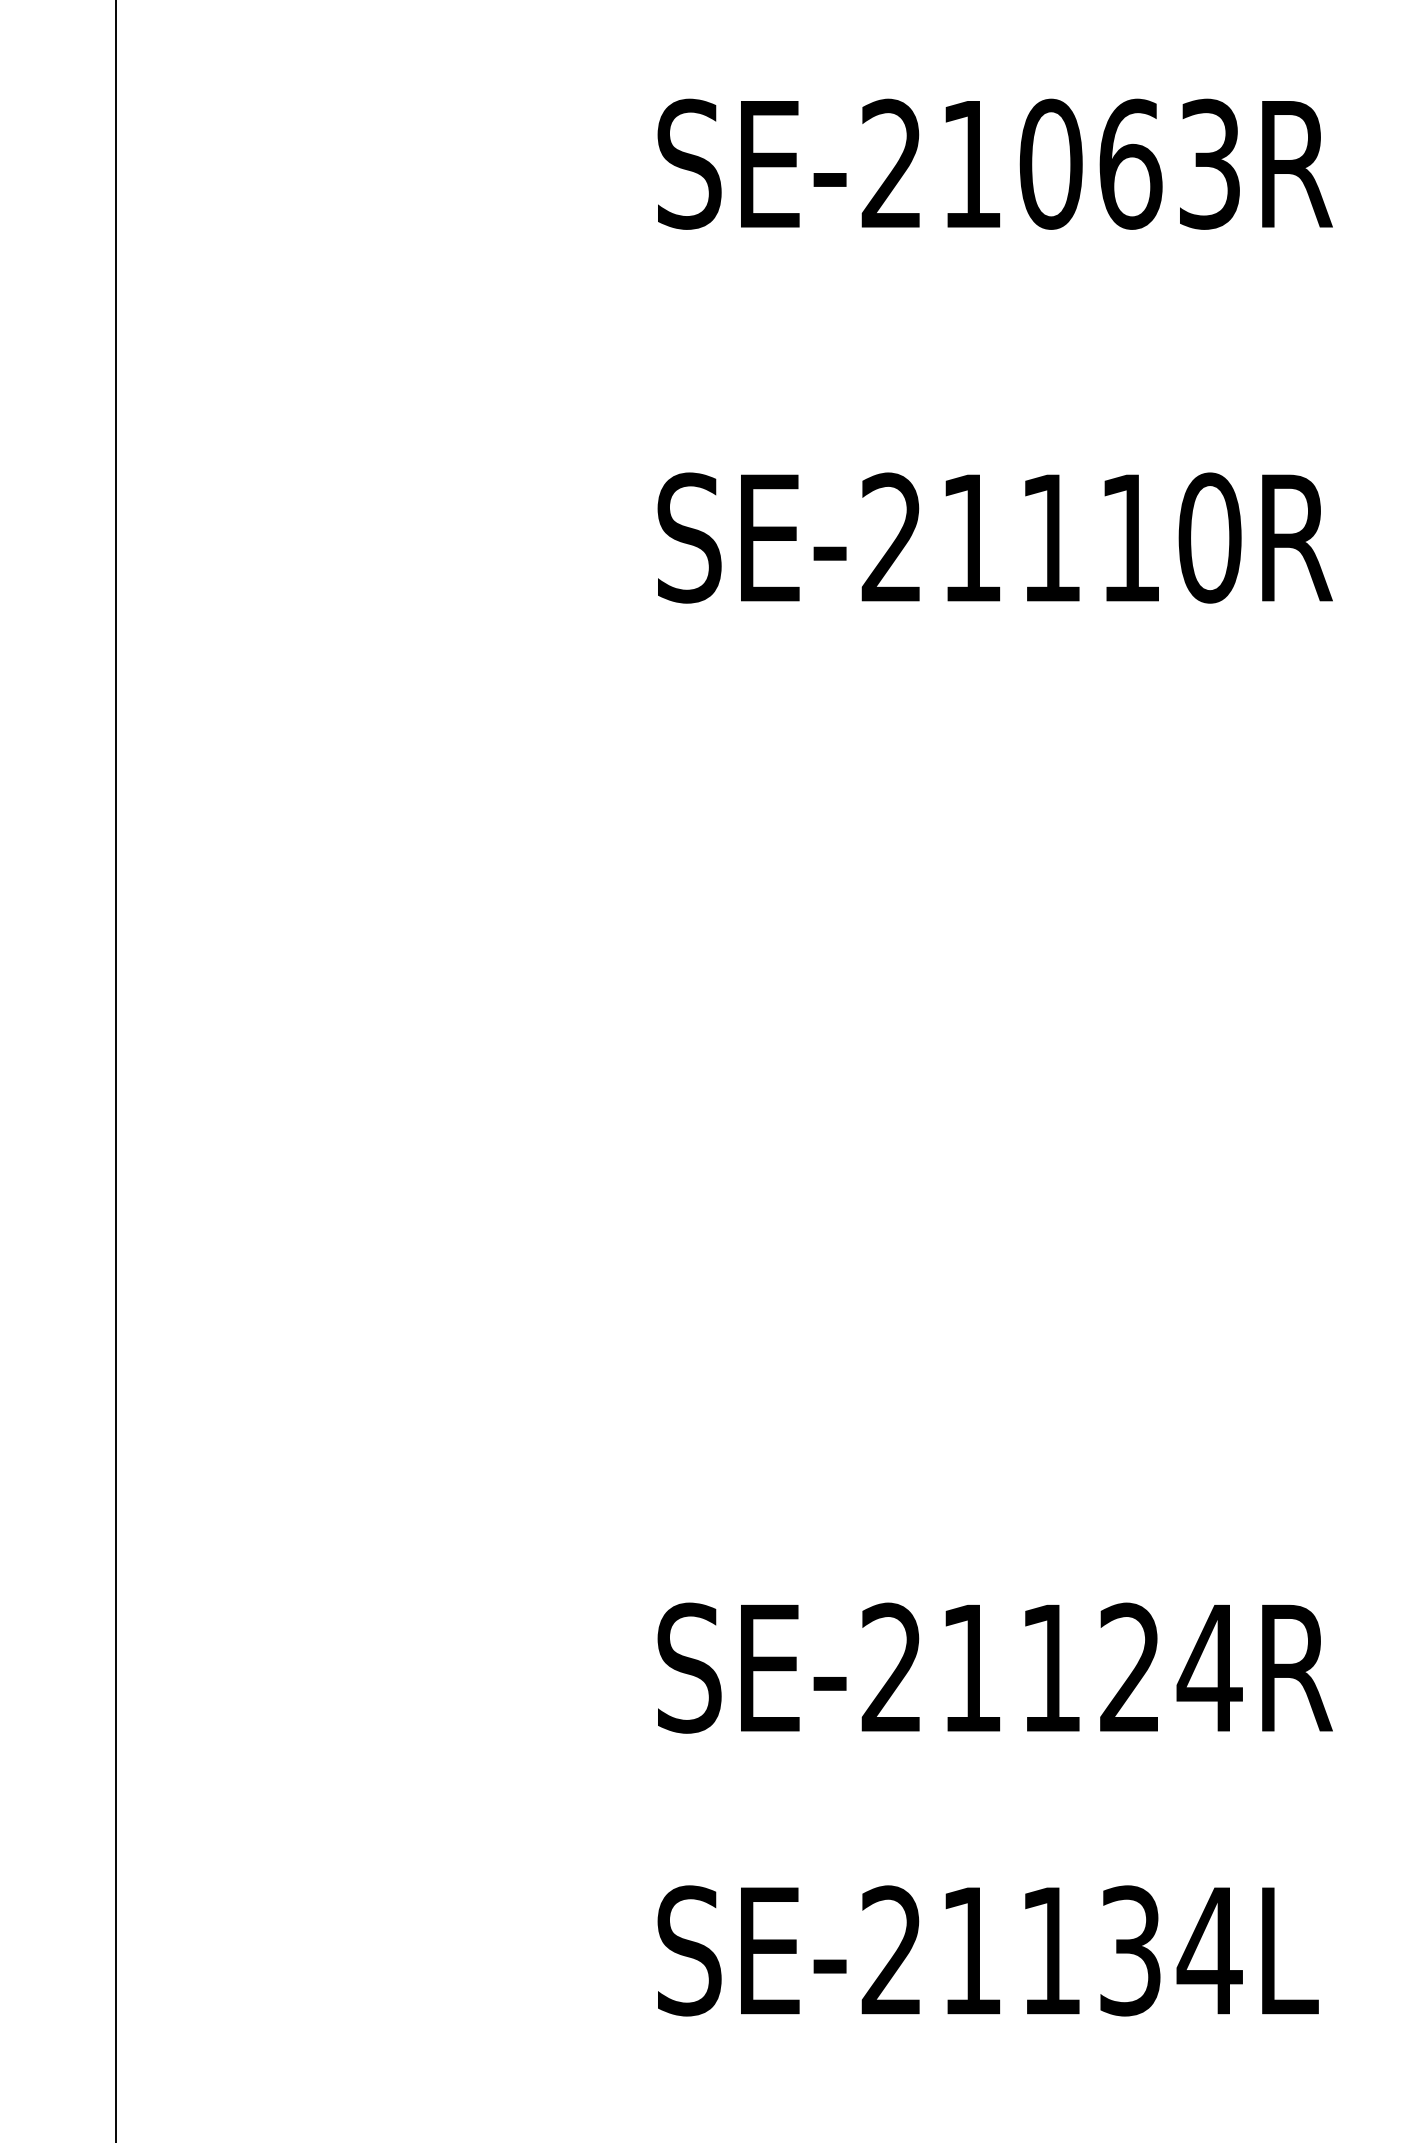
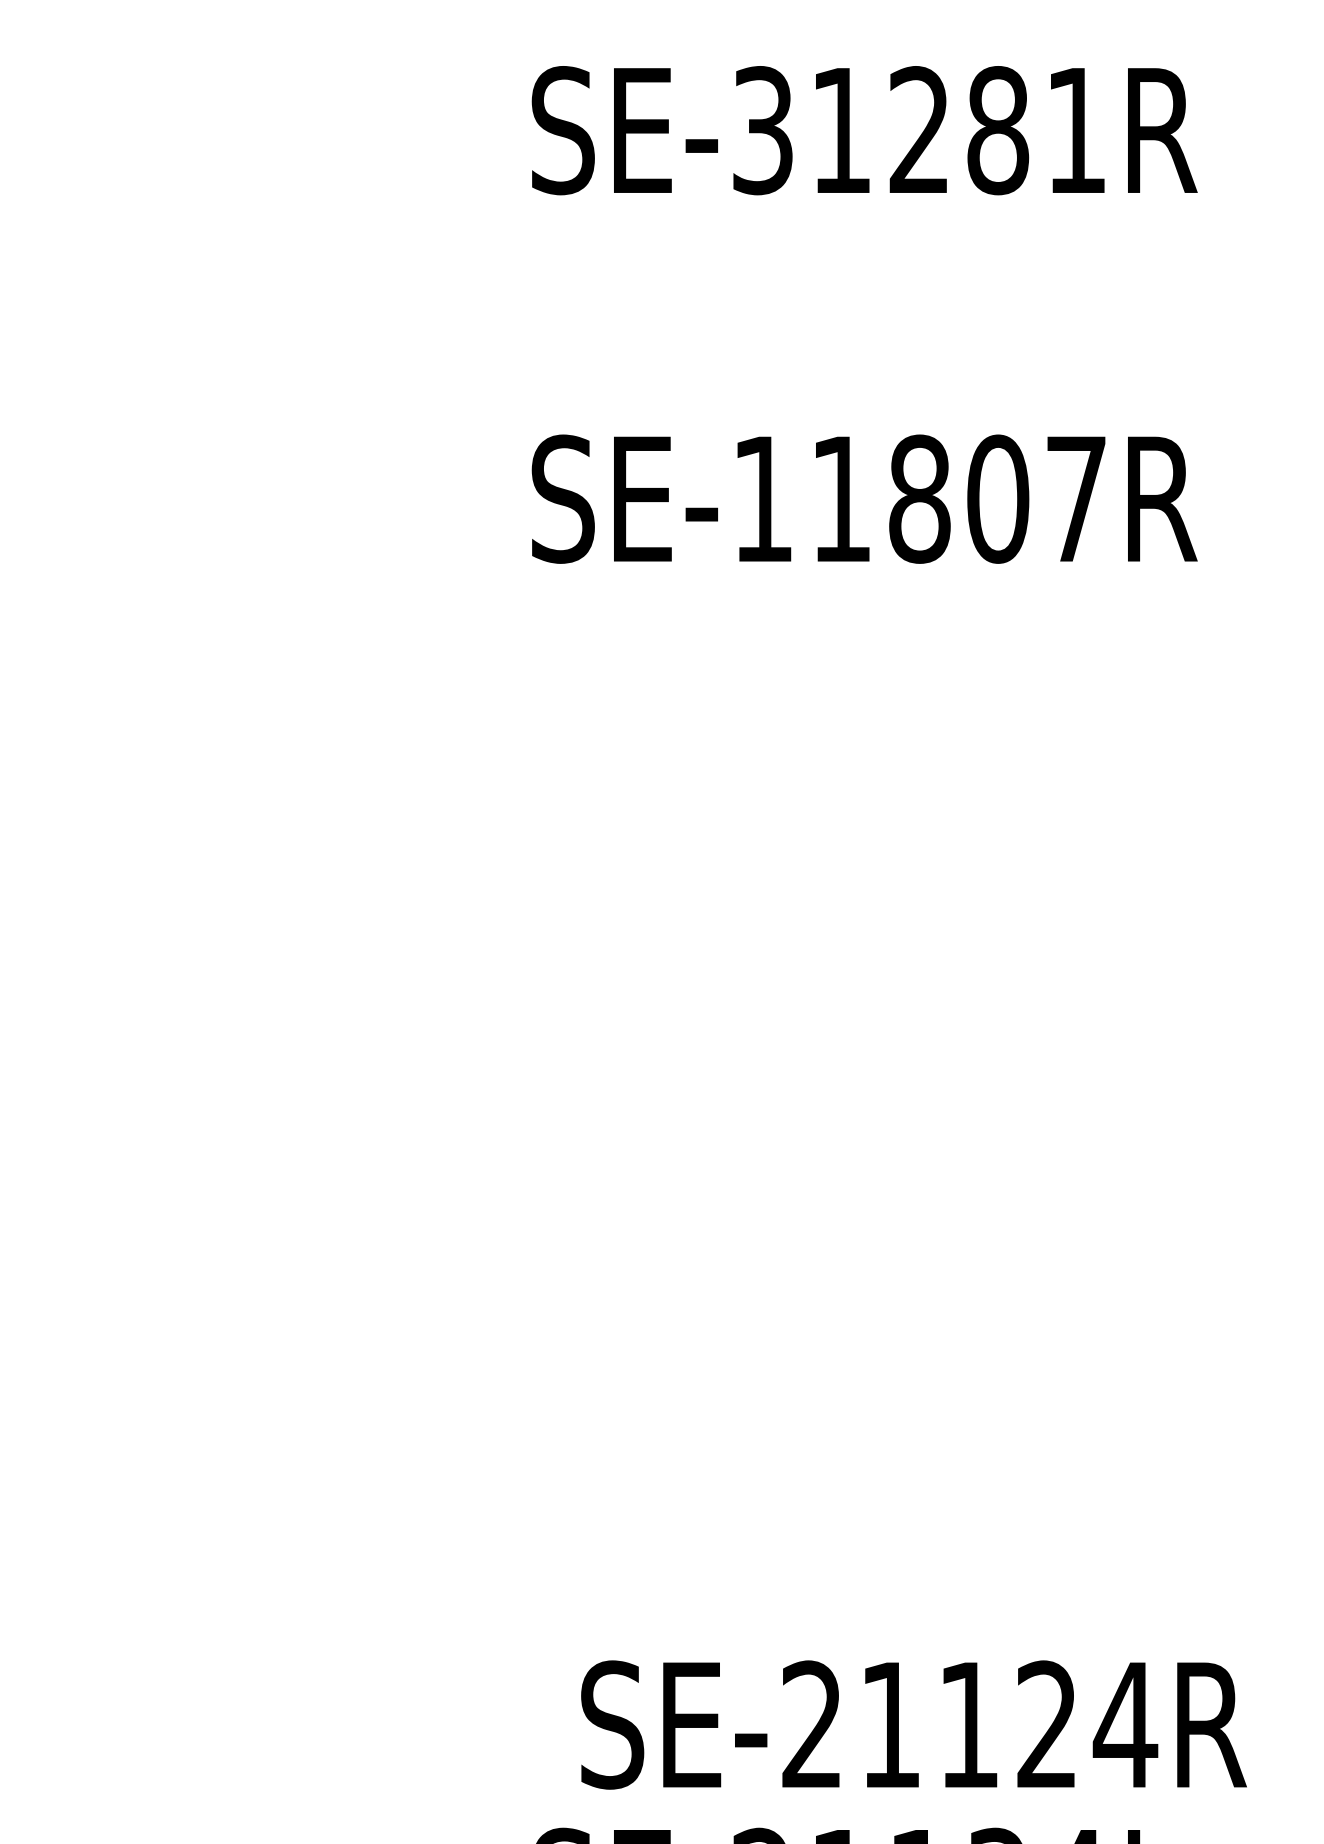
text: (1050, 163) -> (919, 129), SE-21063R -> SE-31281R
text: (1051, 537) -> (920, 498), SE-21110R -> SE-11807R
text: (994, 1667) -> (913, 1724), moved

